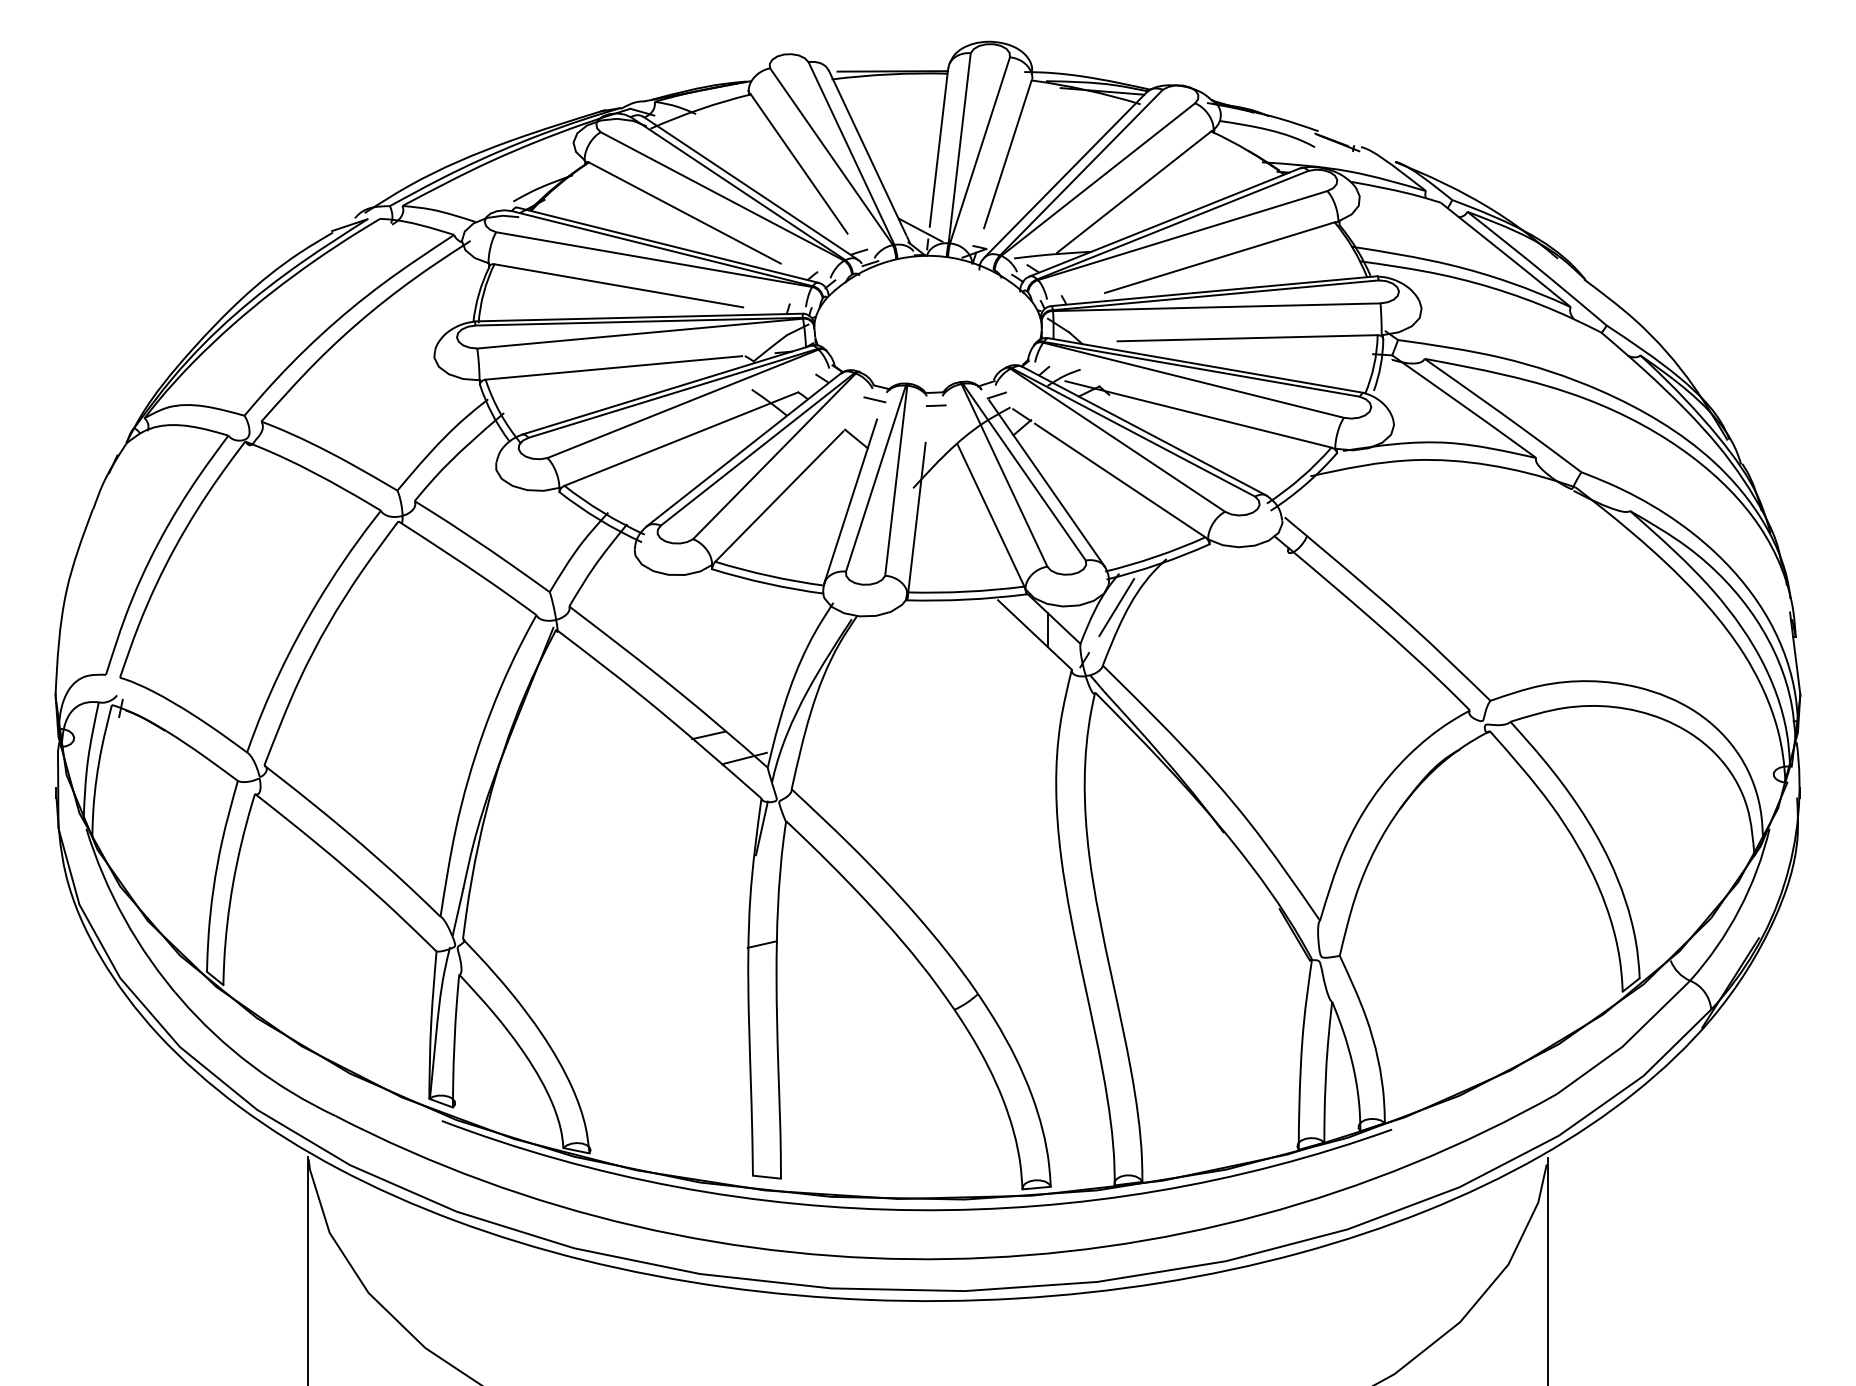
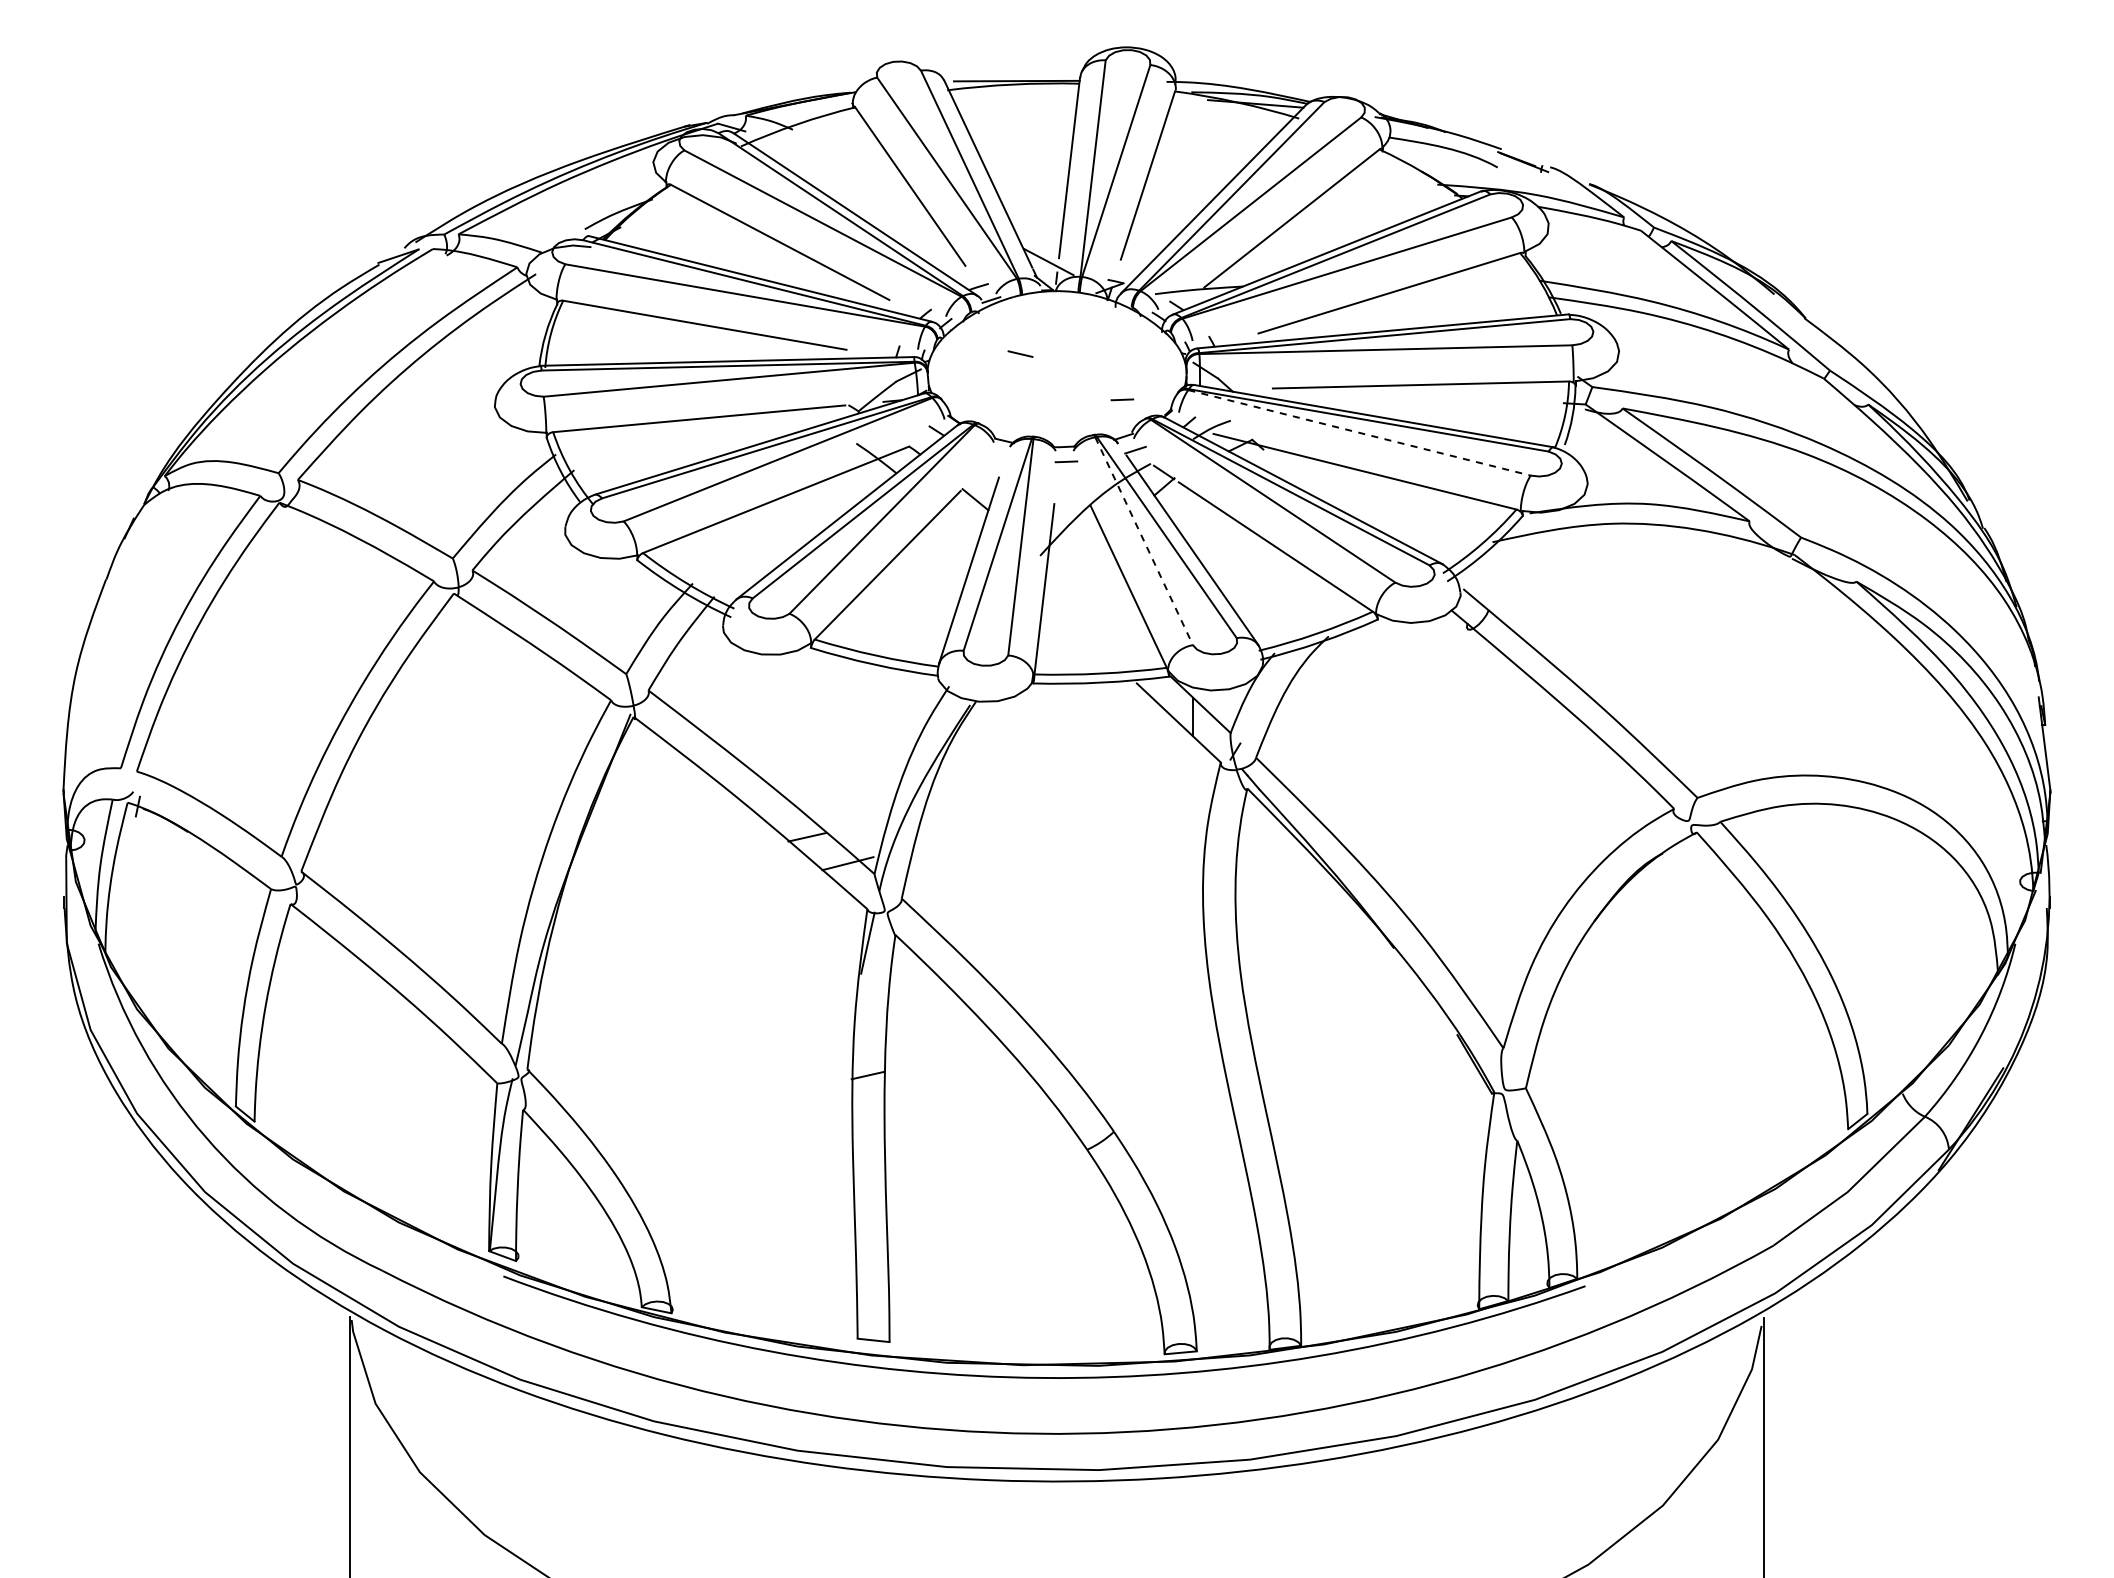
line: (985, 350) -> (1122, 399), added
line: (1193, 379) -> (1359, 432), solid -> dashed
line: (874, 399) -> (1020, 353), moved
line: (1004, 475) -> (1144, 541), solid -> dashed
line: (1116, 607) -> (1271, 691), removed

